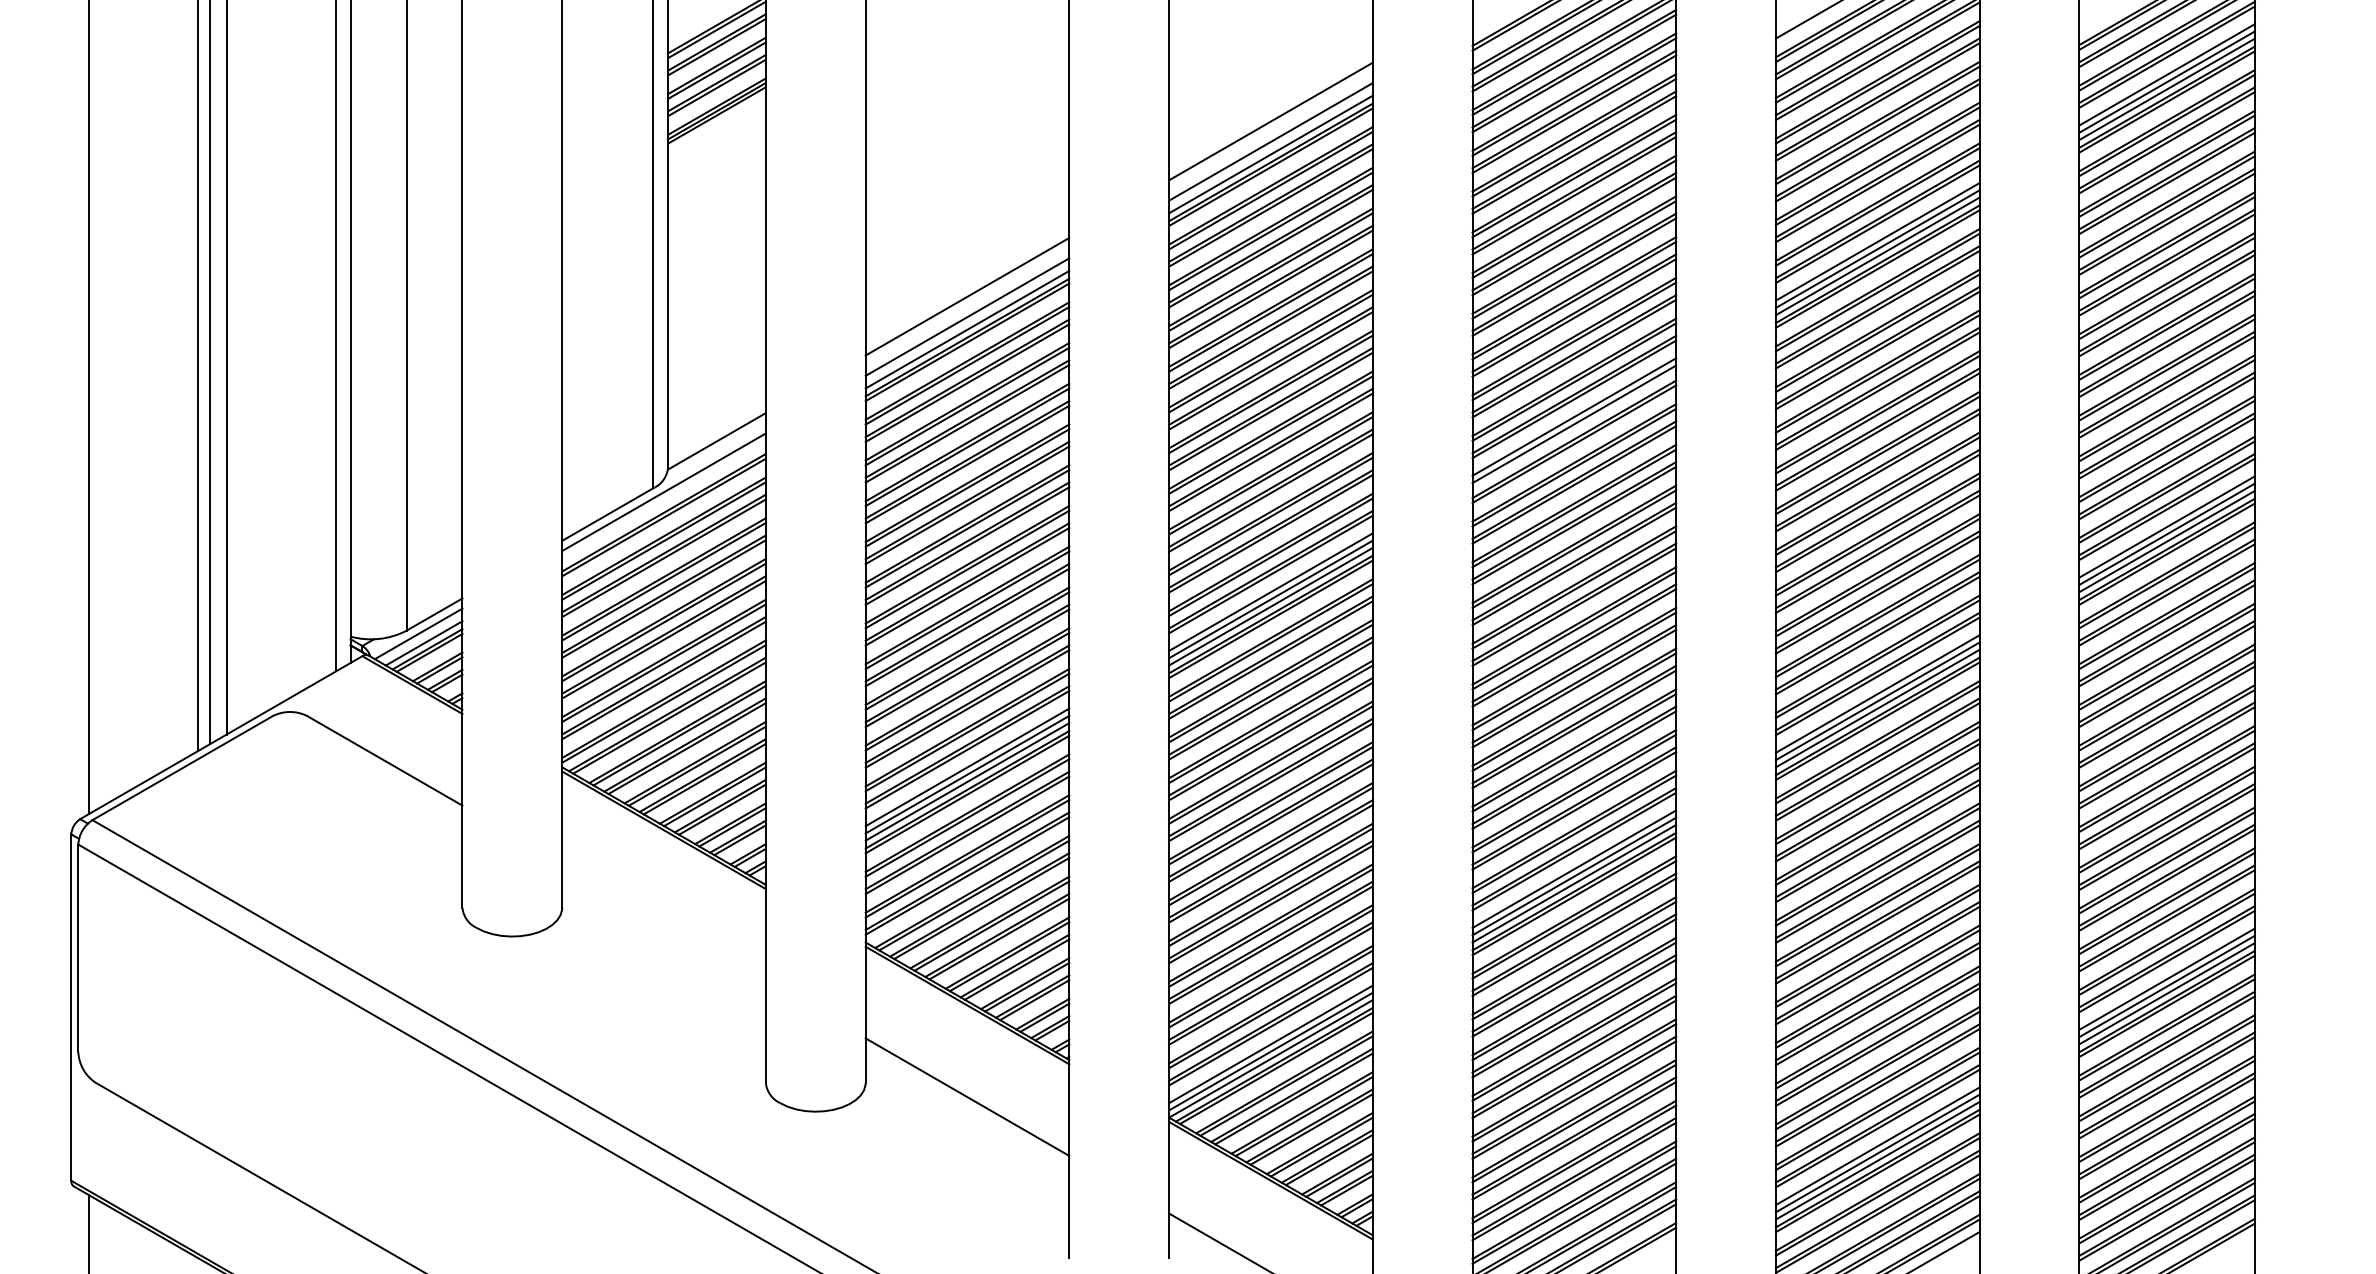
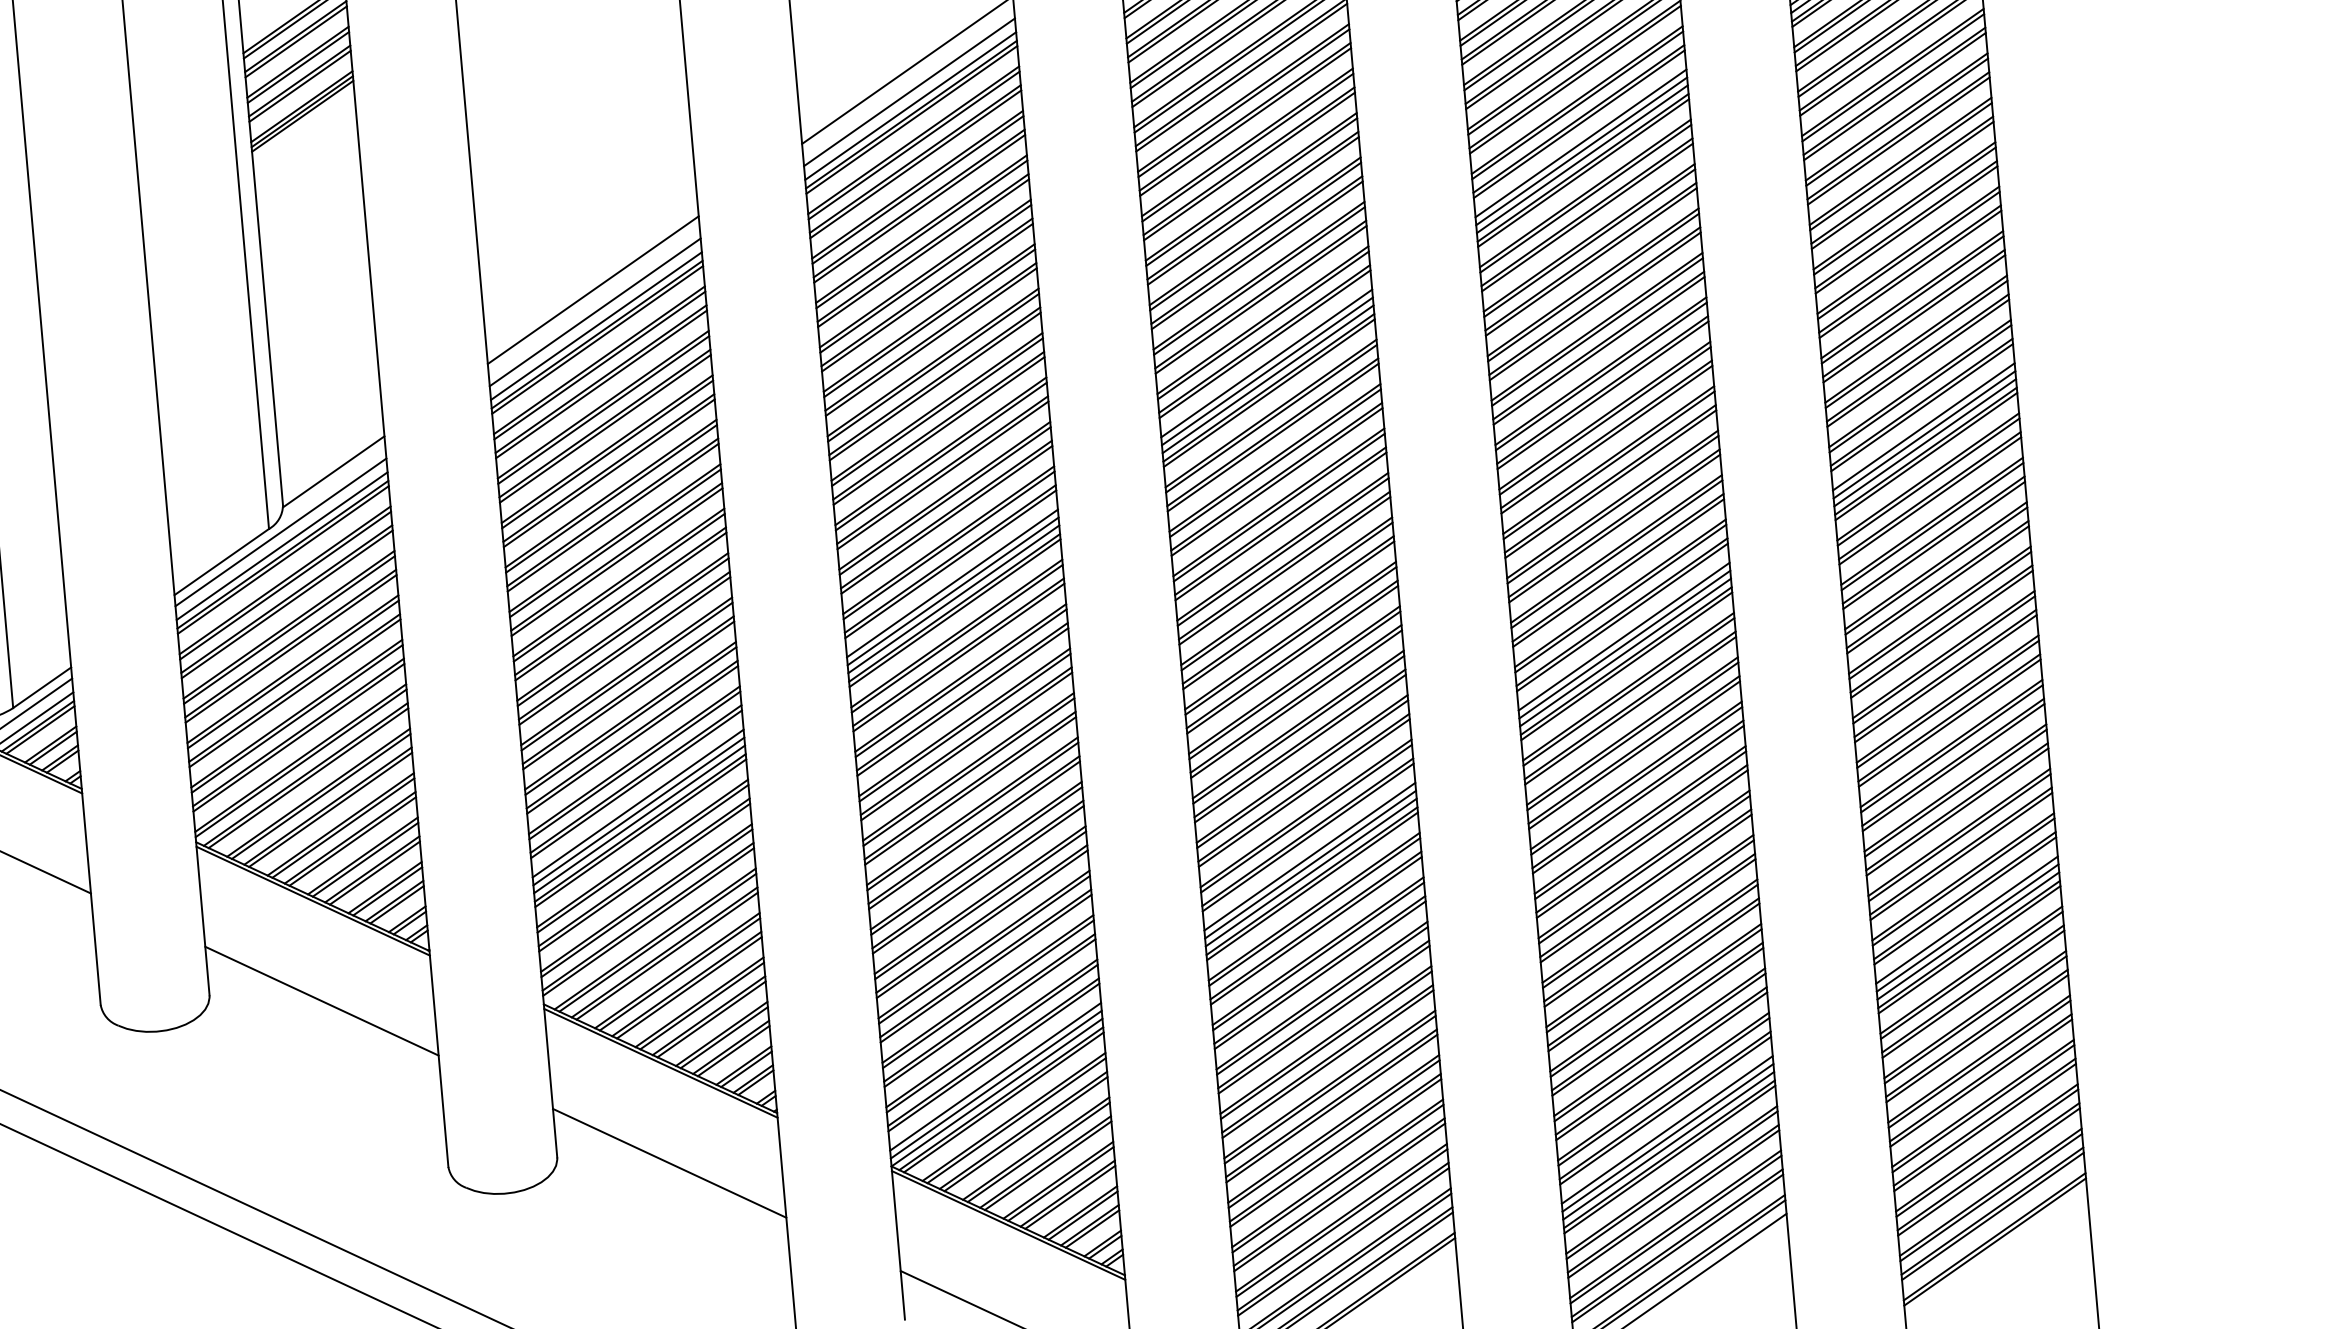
line: (1574, 431) -> (1268, 379), added
line: (663, 504) -> (281, 545), added
line: (663, 921) -> (321, 1000), added

